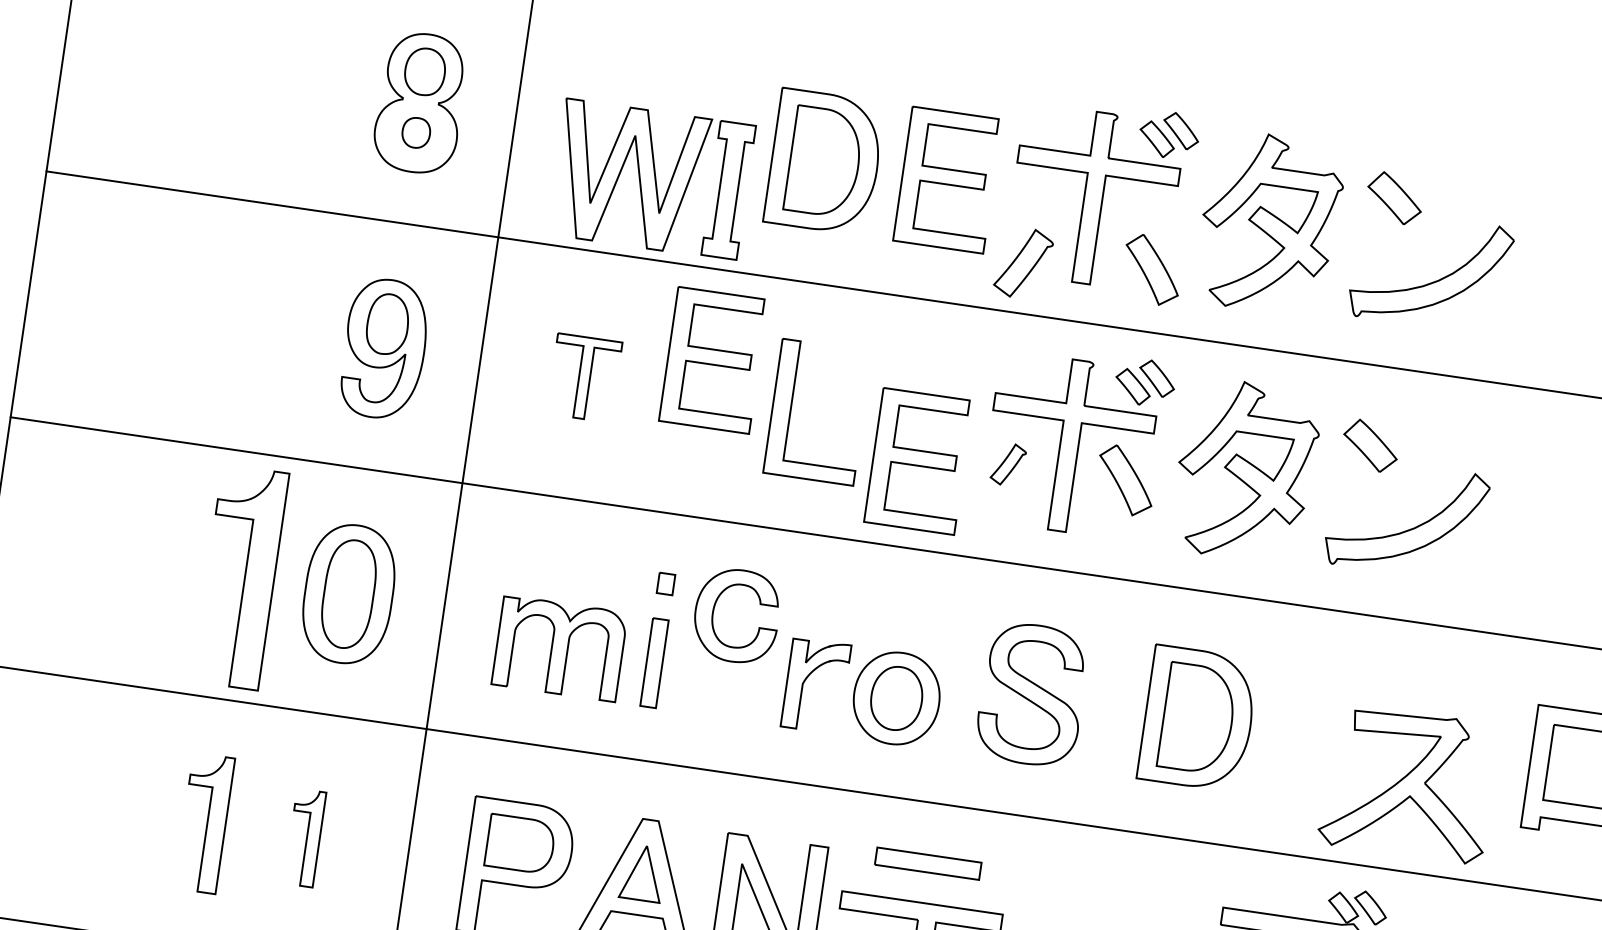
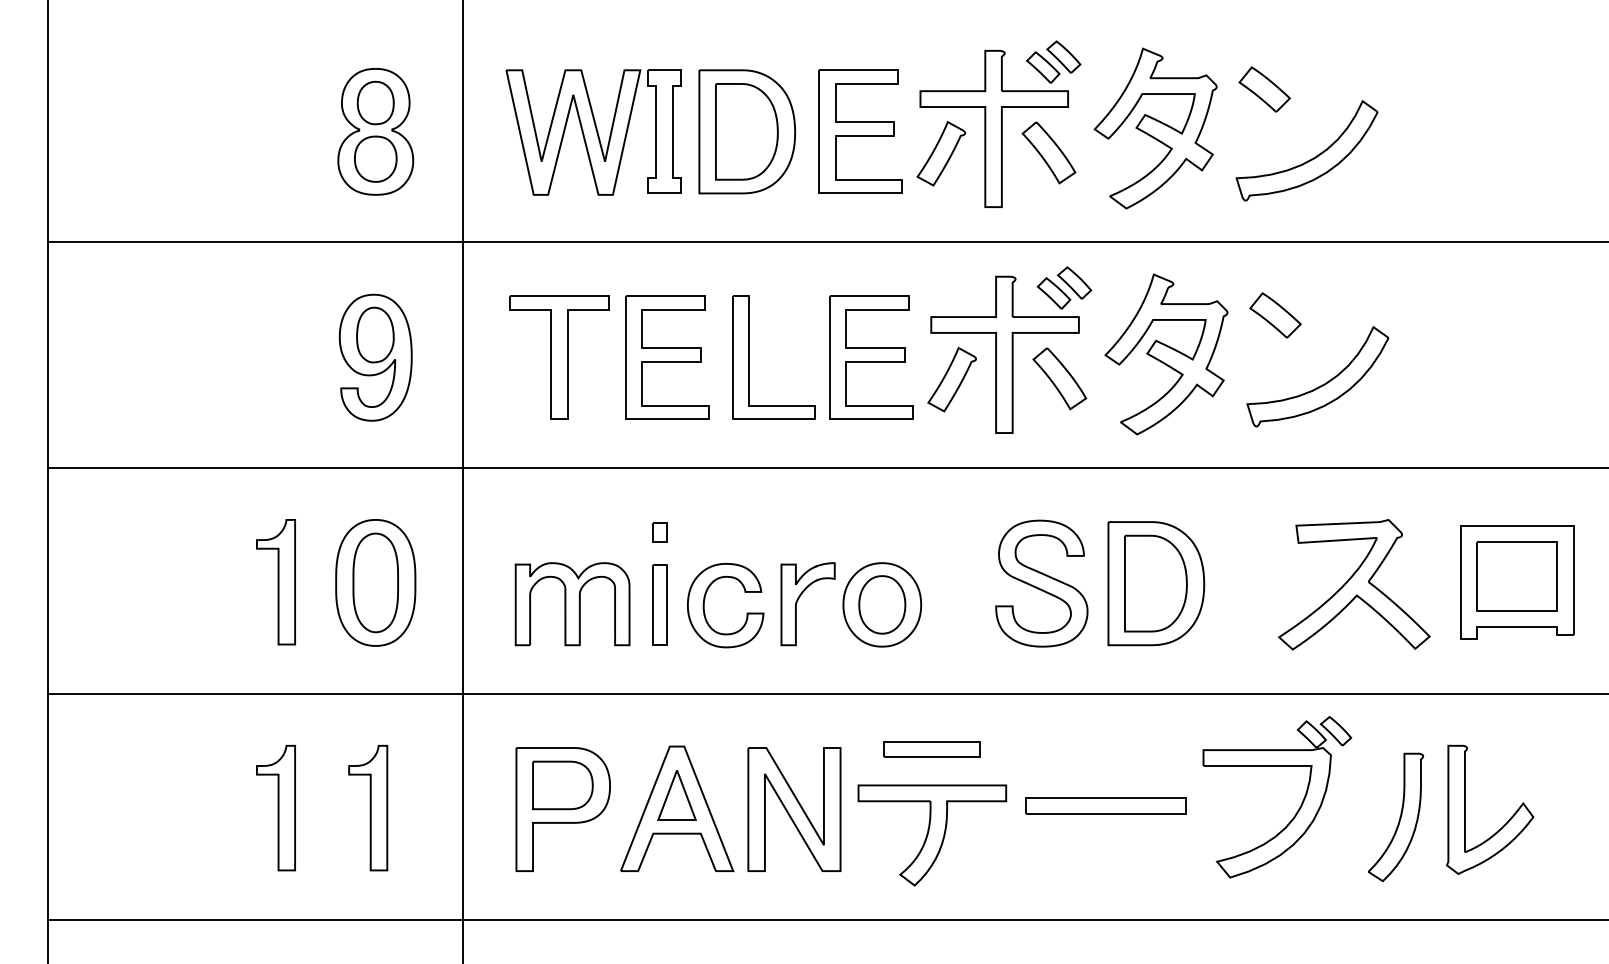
part: (415, 132) -> (375, 158), size x1.67
part: (651, 179) -> (593, 132), moved
part: (1023, 263) -> (941, 153), moved
part: (1151, 269) -> (1048, 152), moved
part: (713, 360) -> (667, 357), moved
part: (584, 377) -> (559, 357), size x1.67
part: (919, 461) -> (871, 357), moved
part: (1007, 464) -> (951, 379), size x1.67
part: (239, 577) -> (275, 582), size x0.62
part: (715, 606) -> (705, 599), moved
part: (1032, 694) -> (1041, 583), moved
part: (1408, 783) -> (1353, 584), moved
part: (305, 837) -> (368, 807), size x1.43

